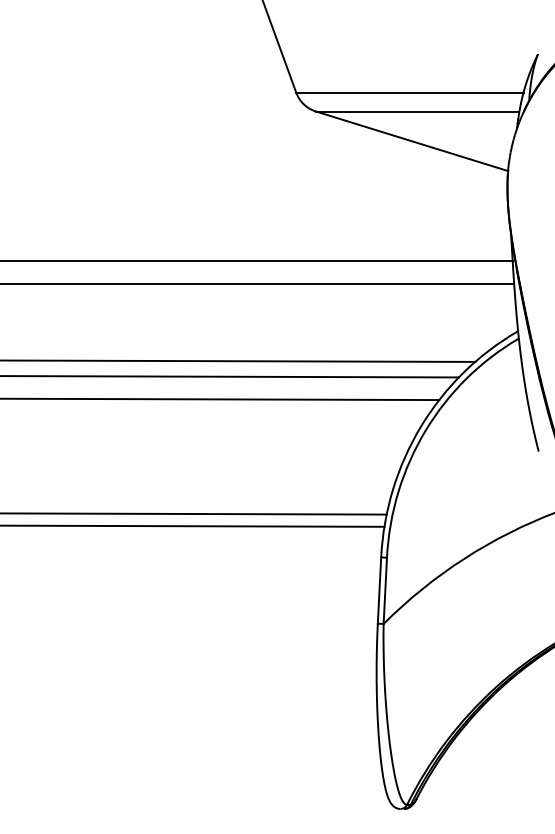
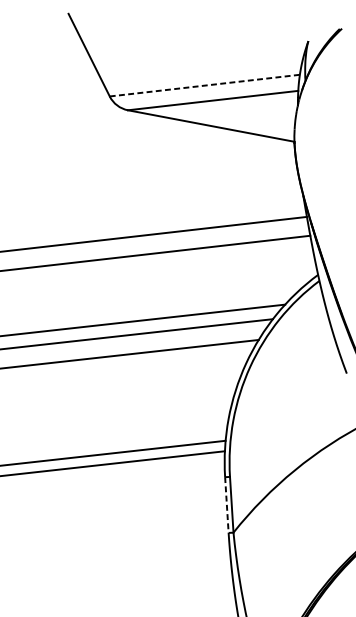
line: (409, 92) -> (204, 85), solid -> dashed
line: (379, 590) -> (226, 505), solid -> dashed

